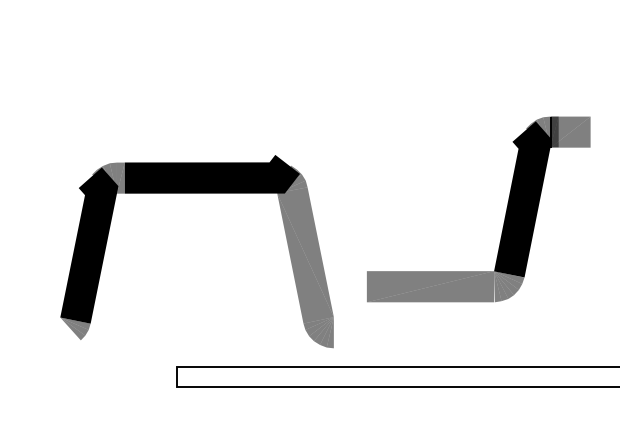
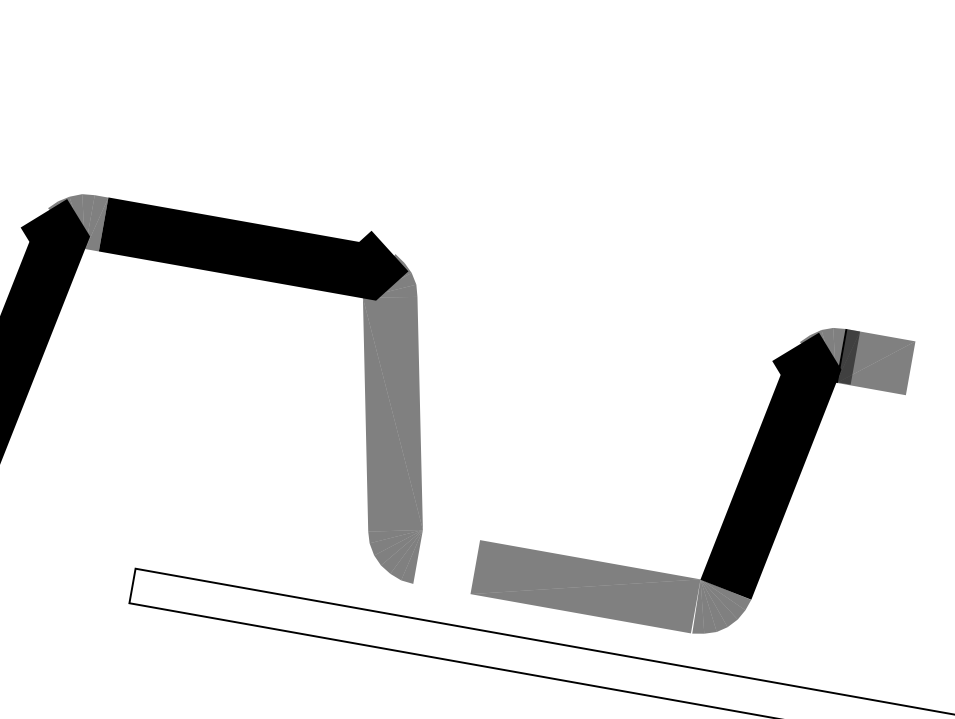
part: (505, 212) -> (738, 481), moved

